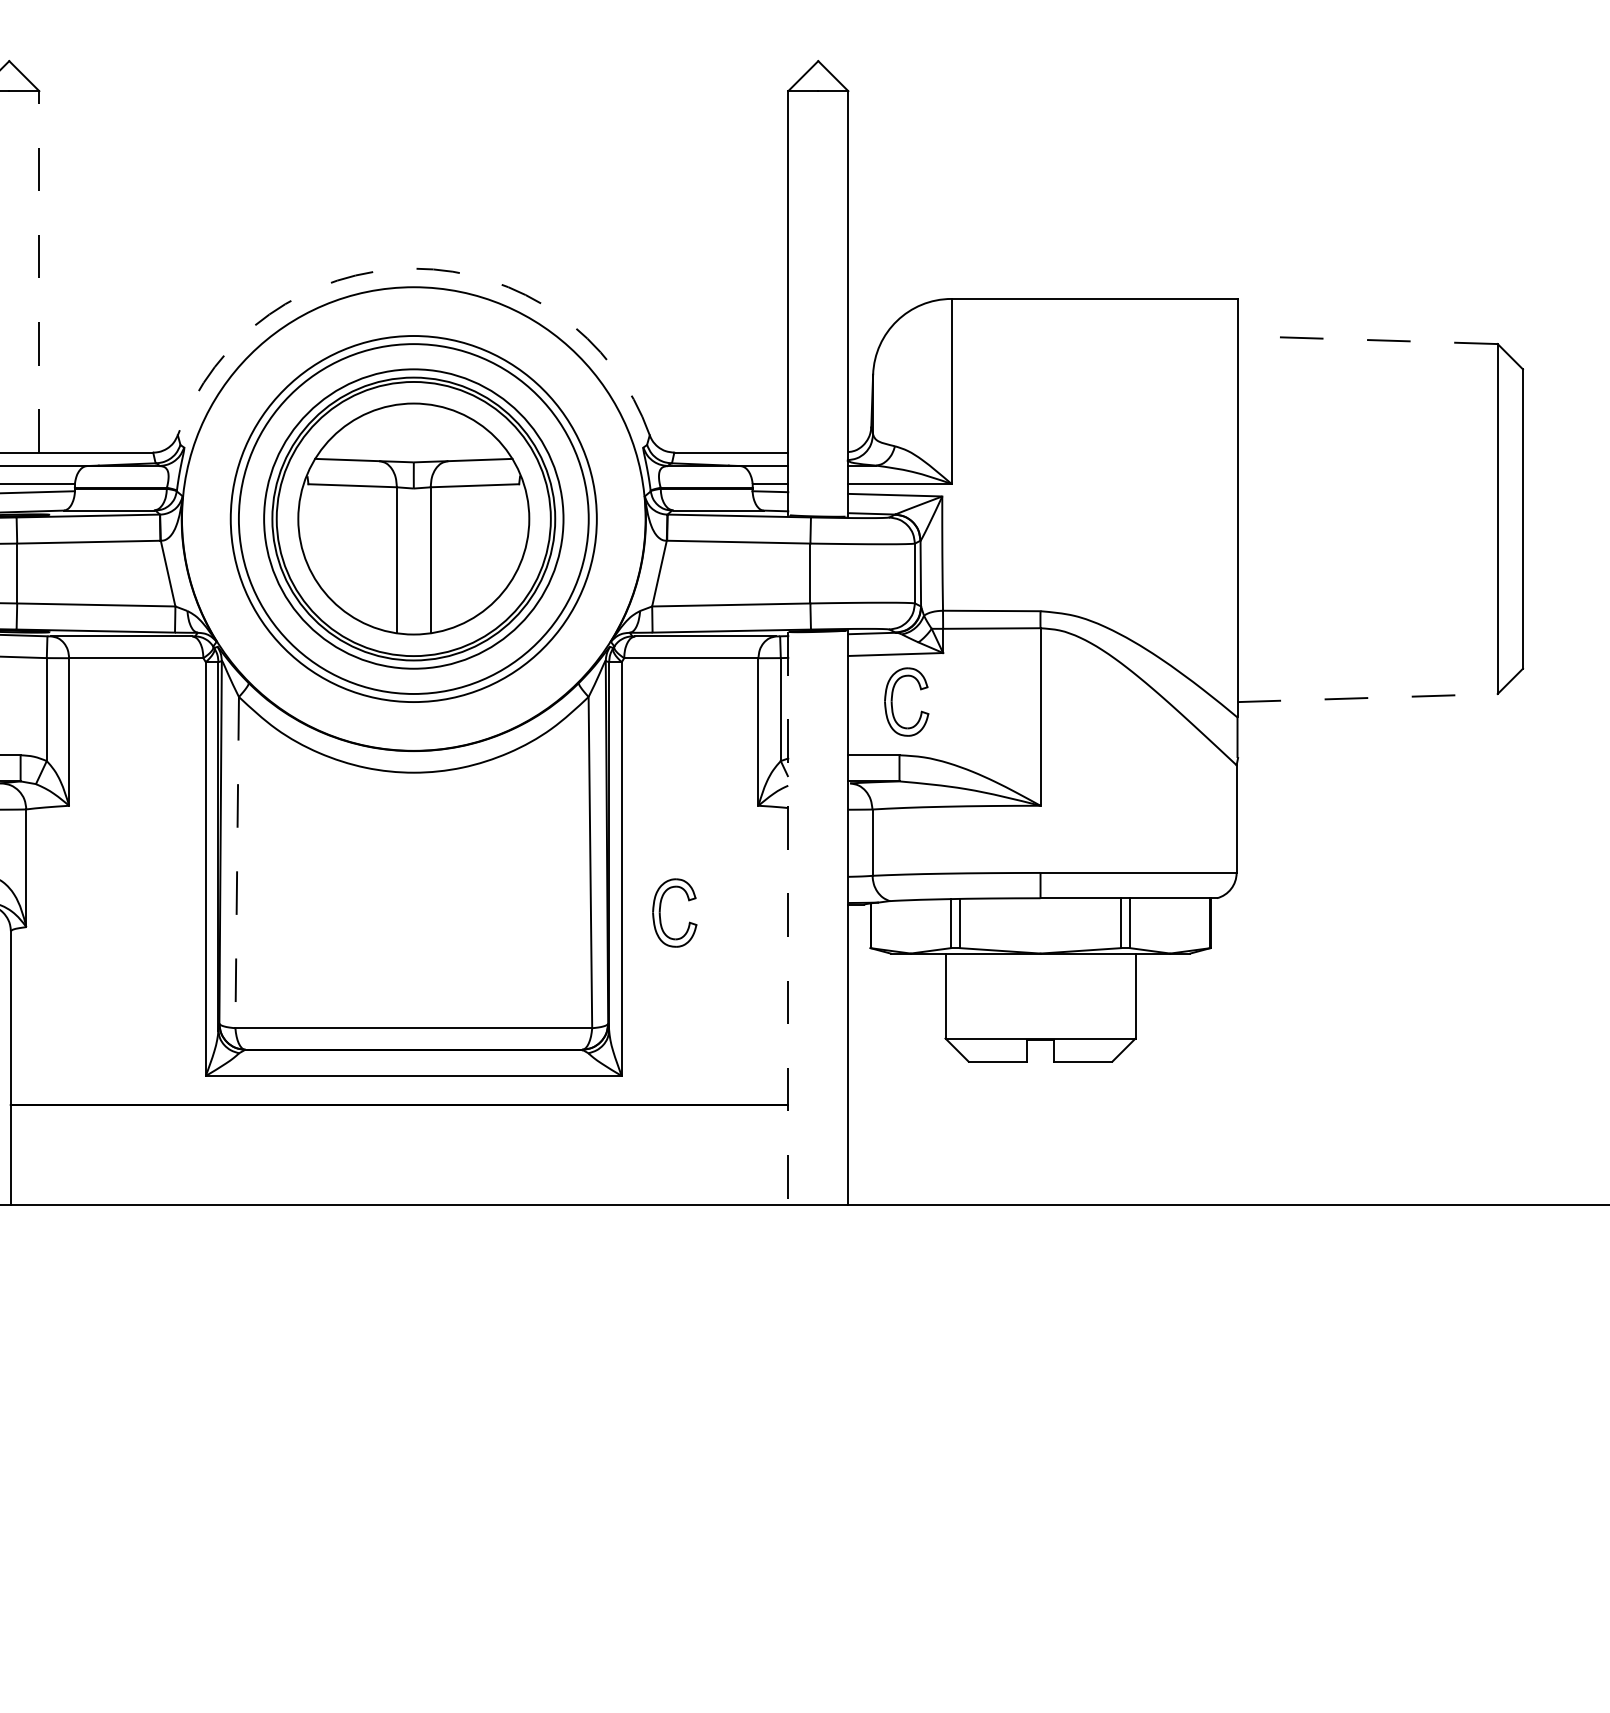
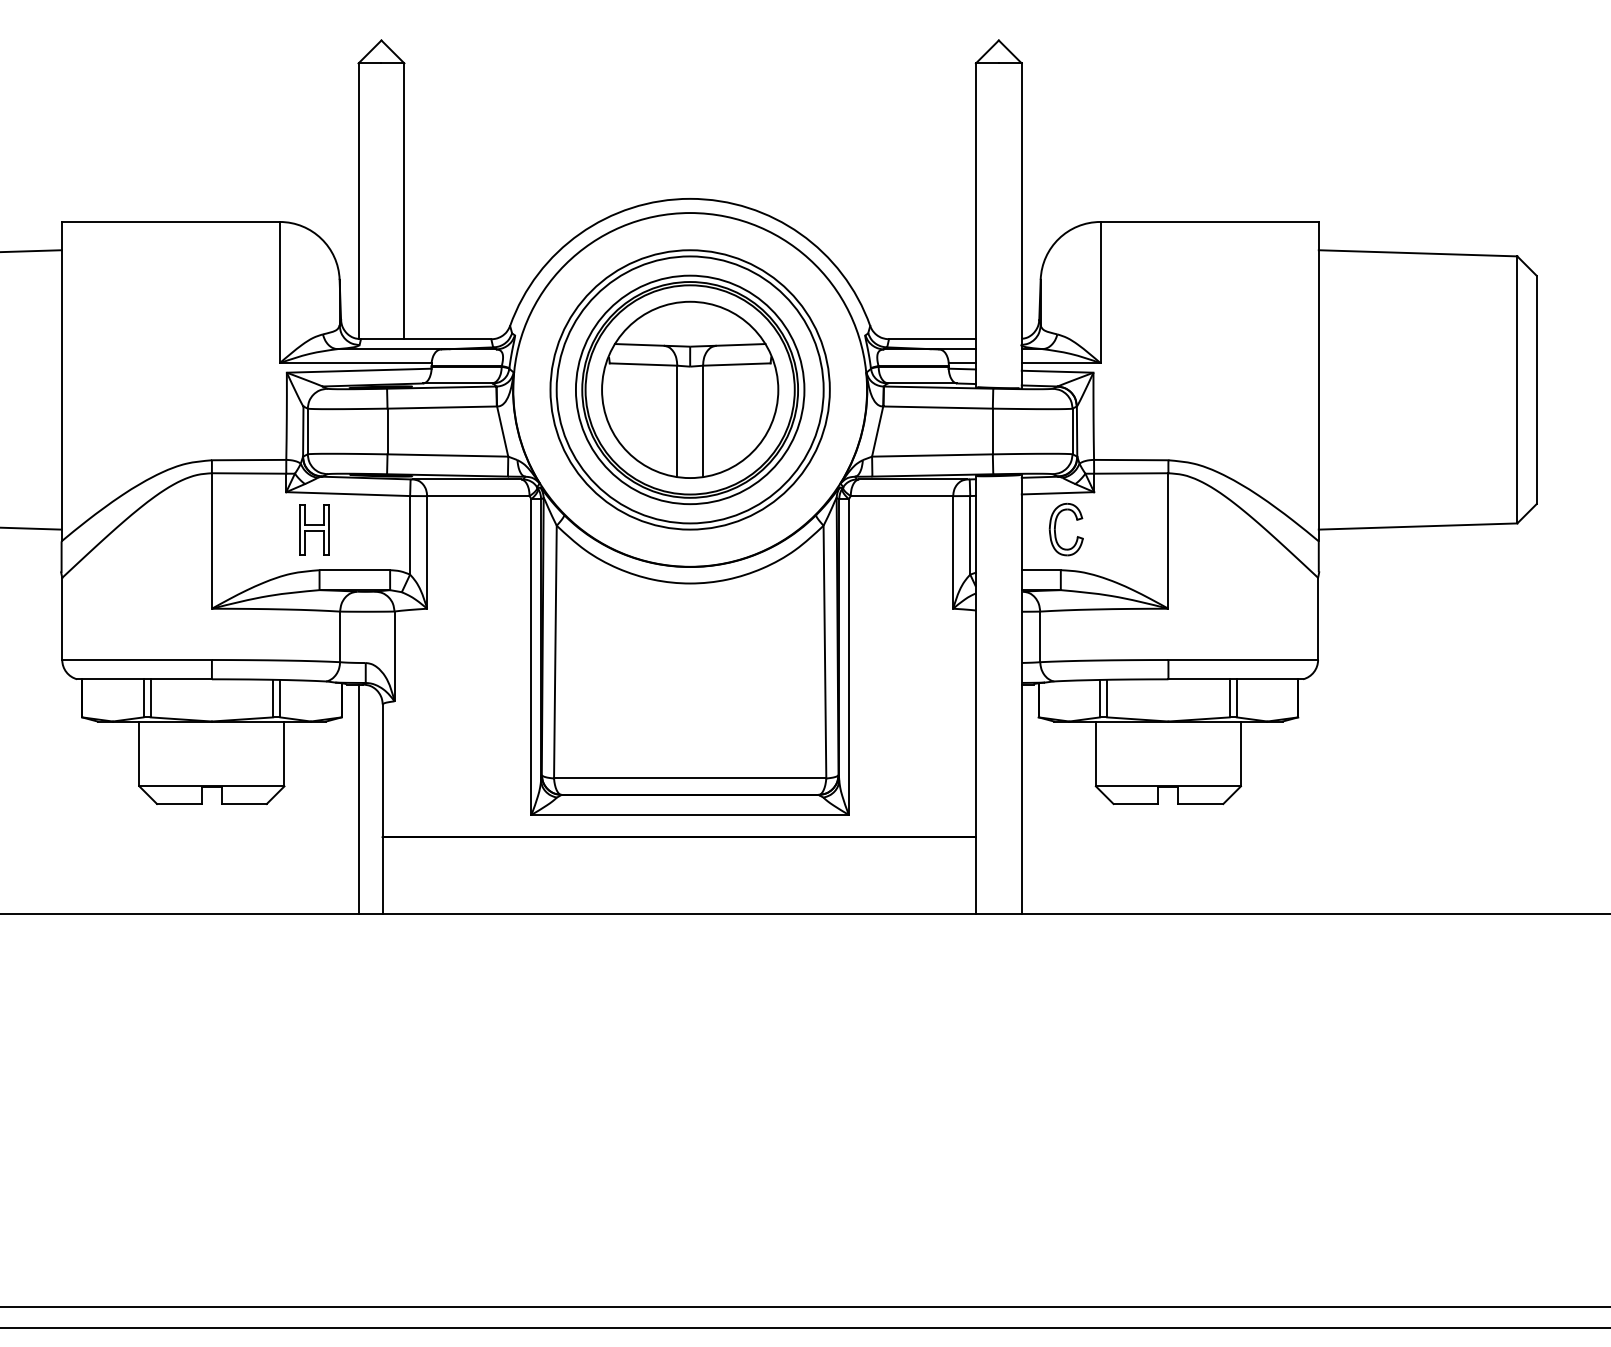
arc: (414, 268) -> (690, 198), dashed -> solid
line: (39, 272) -> (404, 201), dashed -> solid
line: (1366, 340) -> (1417, 253), dashed -> solid
line: (1368, 698) -> (1418, 526), dashed -> solid
line: (237, 863) -> (555, 652), dashed -> solid
part: (660, 912) -> (878, 690), removed
line: (787, 918) -> (975, 694), dashed -> solid

